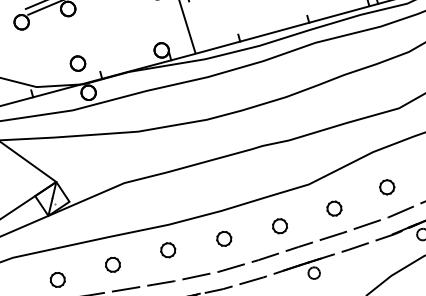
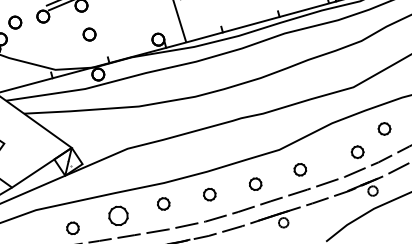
part: (77, 63) -> (89, 34), moved
part: (386, 187) -> (357, 152), moved
part: (111, 264) -> (117, 215), size x1.6

